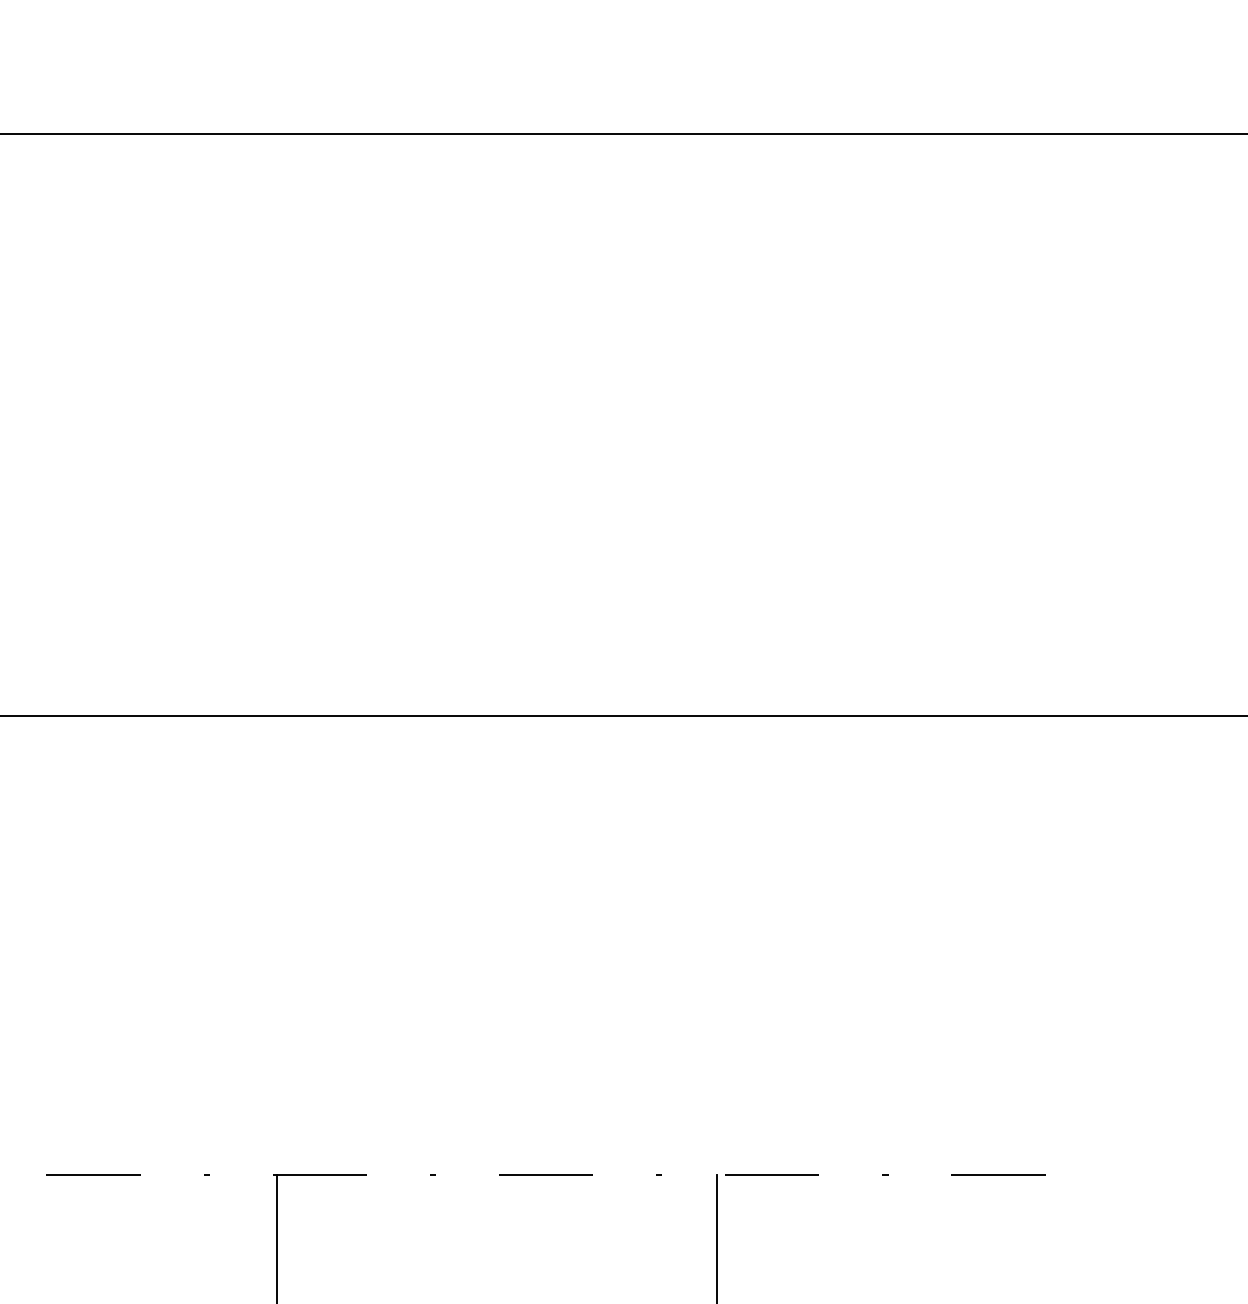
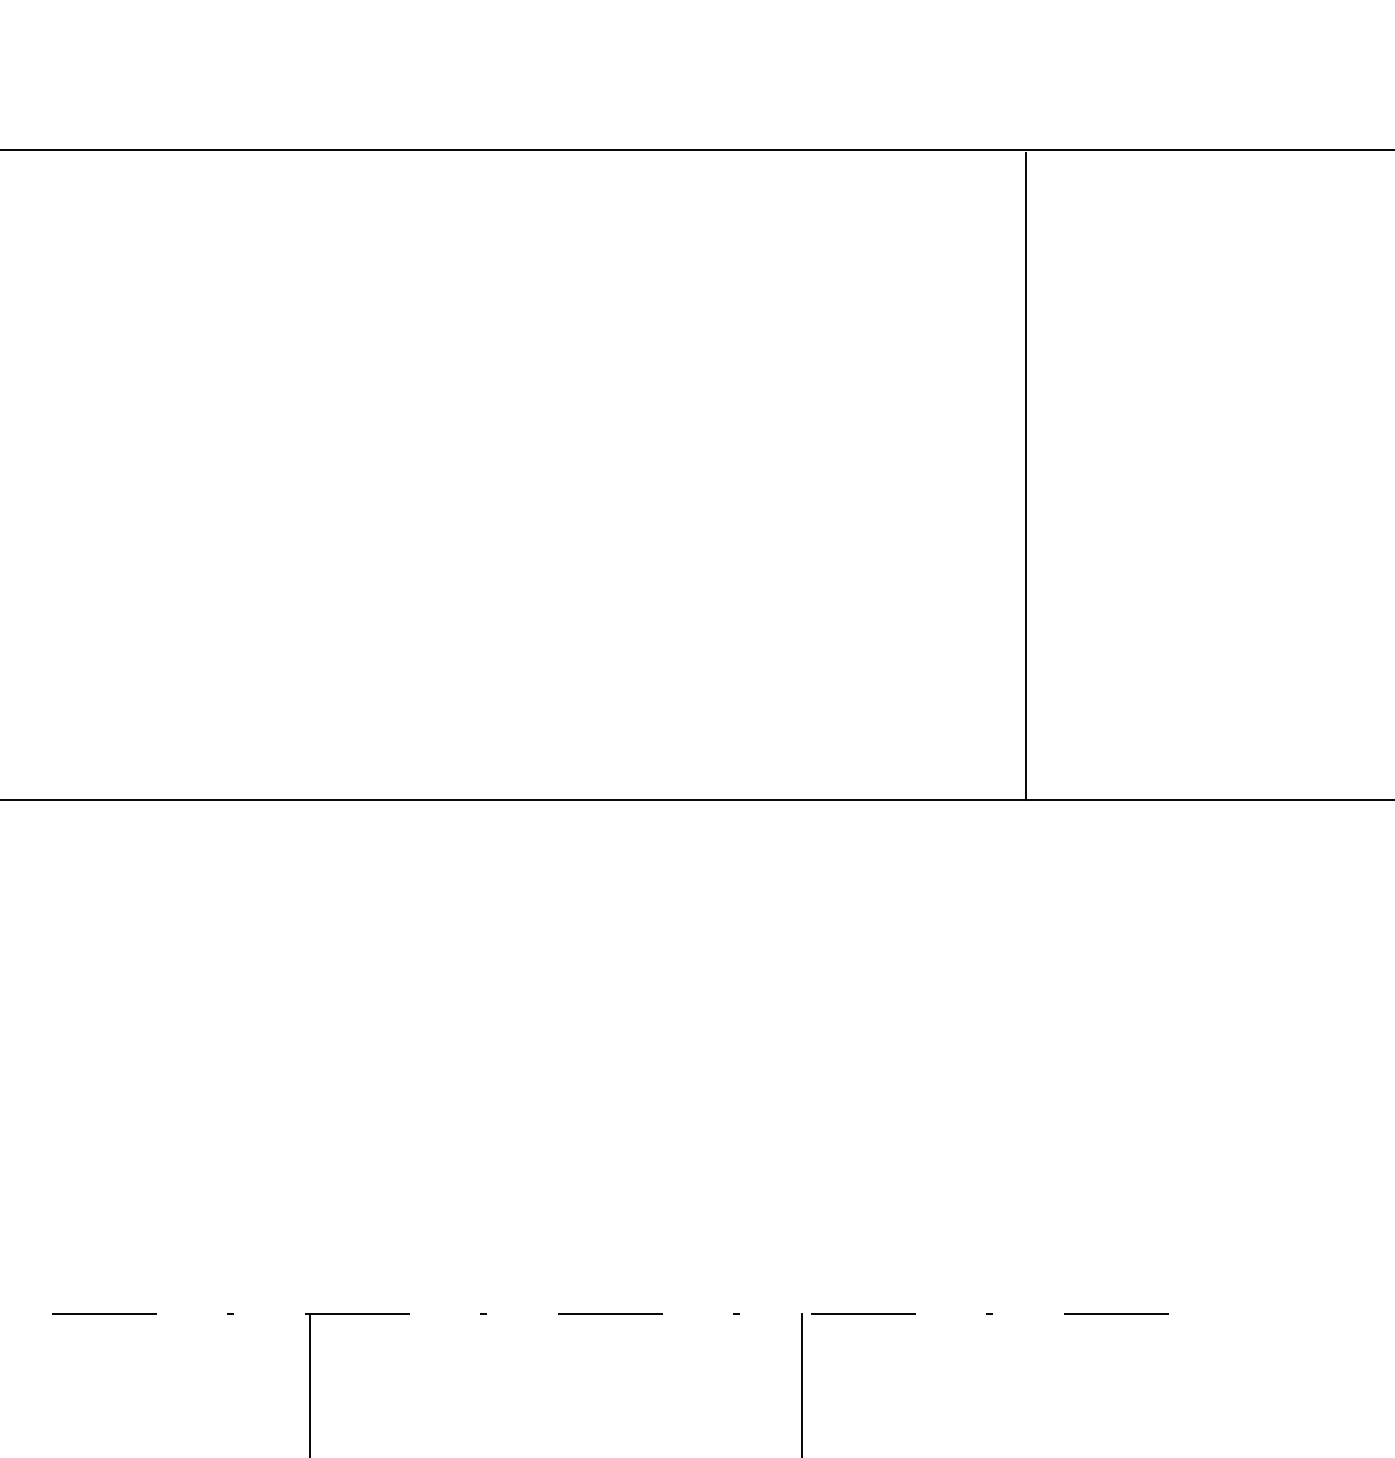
line: (918, 426) -> (1026, 476), added

